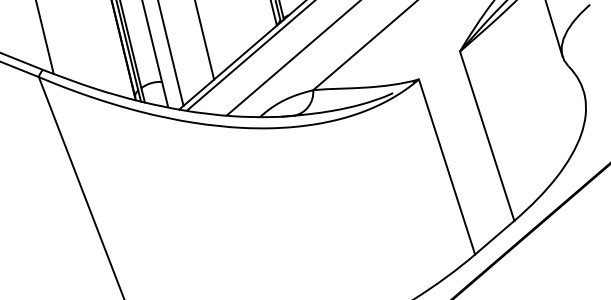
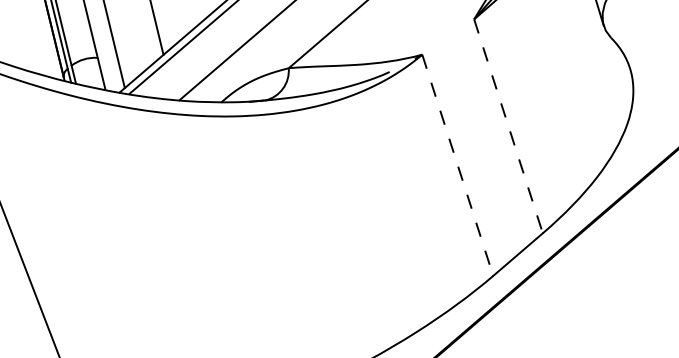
line: (487, 136) -> (508, 126), solid -> dashed
line: (447, 167) -> (458, 165), solid -> dashed

